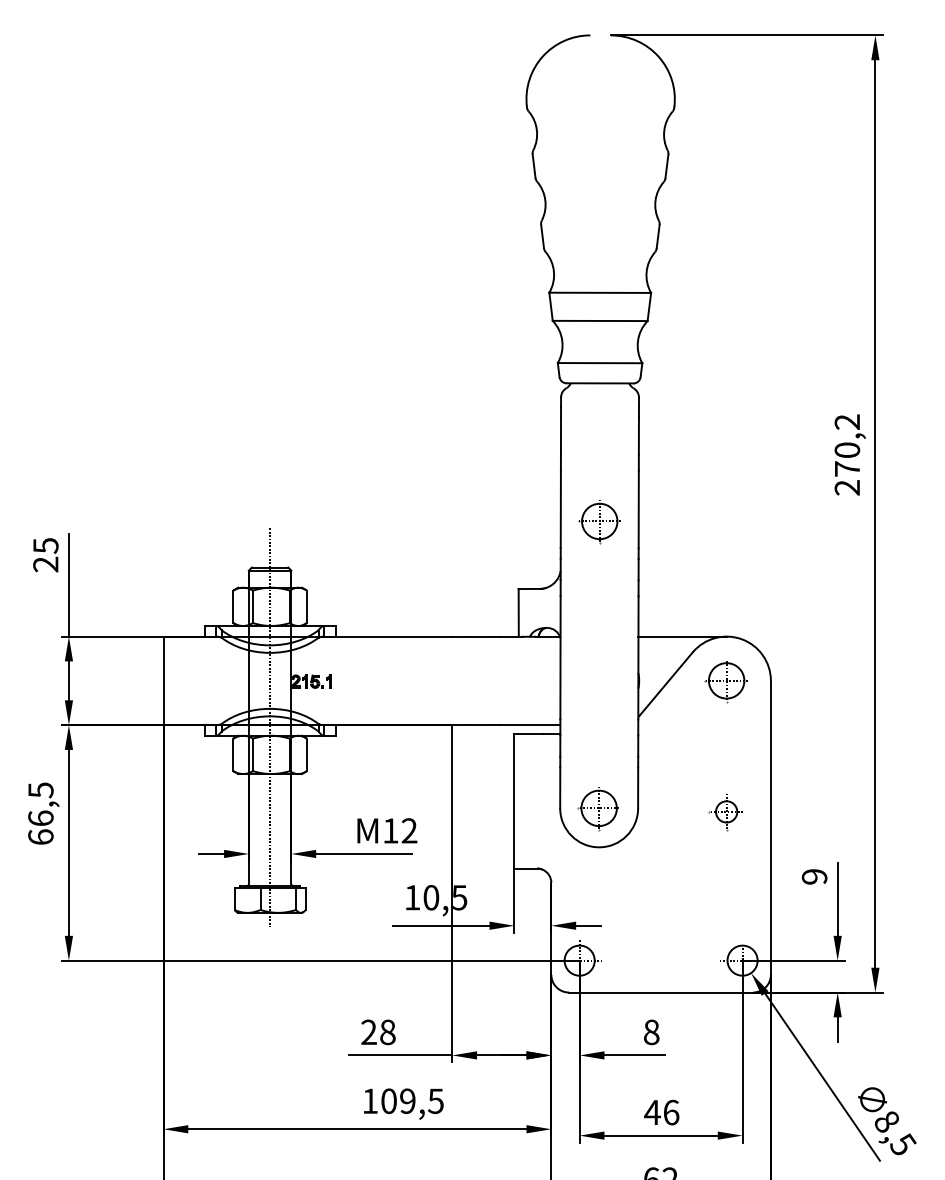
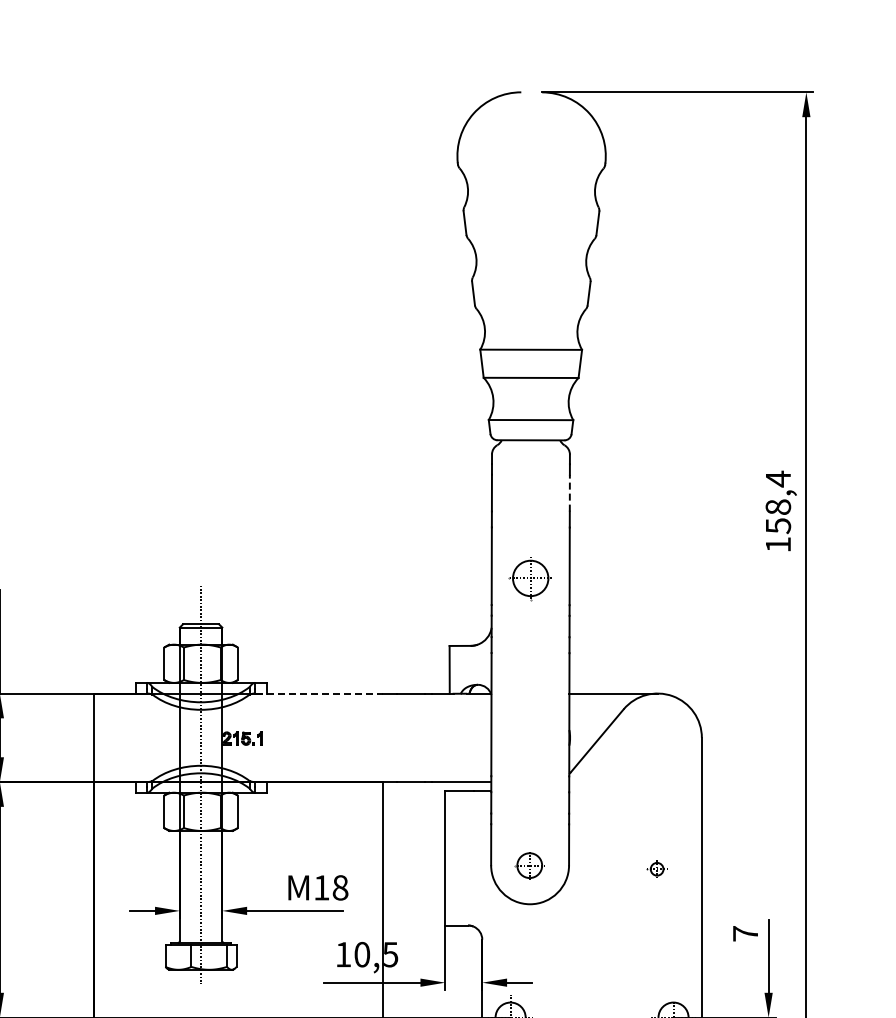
line: (638, 435) -> (569, 492), solid -> dashed
text: (847, 454) -> (778, 511), 270,2 -> 158,4
line: (388, 636) -> (319, 693), solid -> dashed
part: (725, 682) -> (656, 739), removed
part: (597, 809) -> (528, 866), size x0.7
part: (725, 812) -> (656, 869), size x0.6
text: (409, 830) -> (340, 887), M12 -> M18
text: (814, 876) -> (745, 933), 9 -> 7

